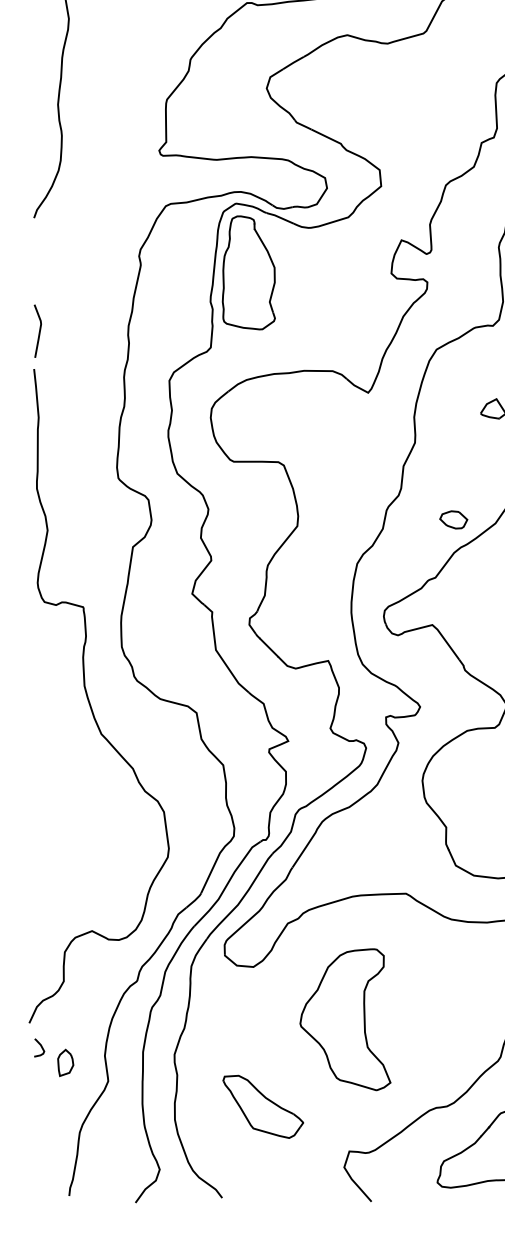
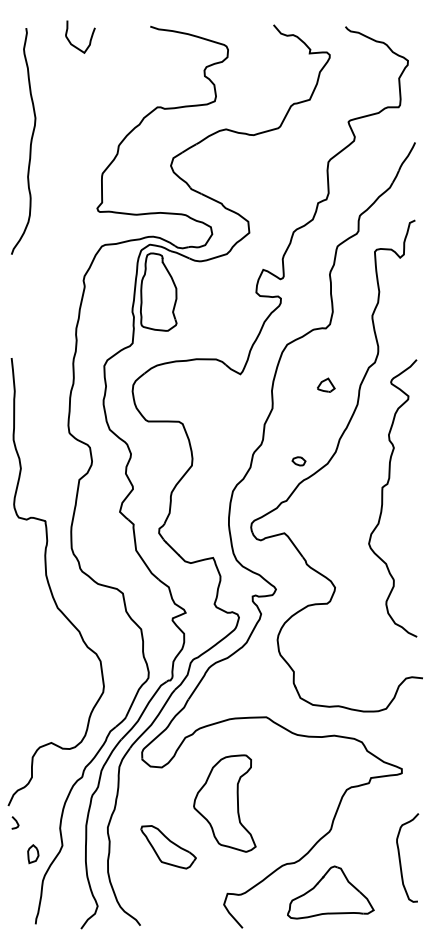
line: (38, 330) -> (14, 331), removed
part: (452, 520) -> (298, 461), size x0.7
part: (66, 1063) -> (33, 854), moved
part: (263, 1107) -> (168, 847), moved

